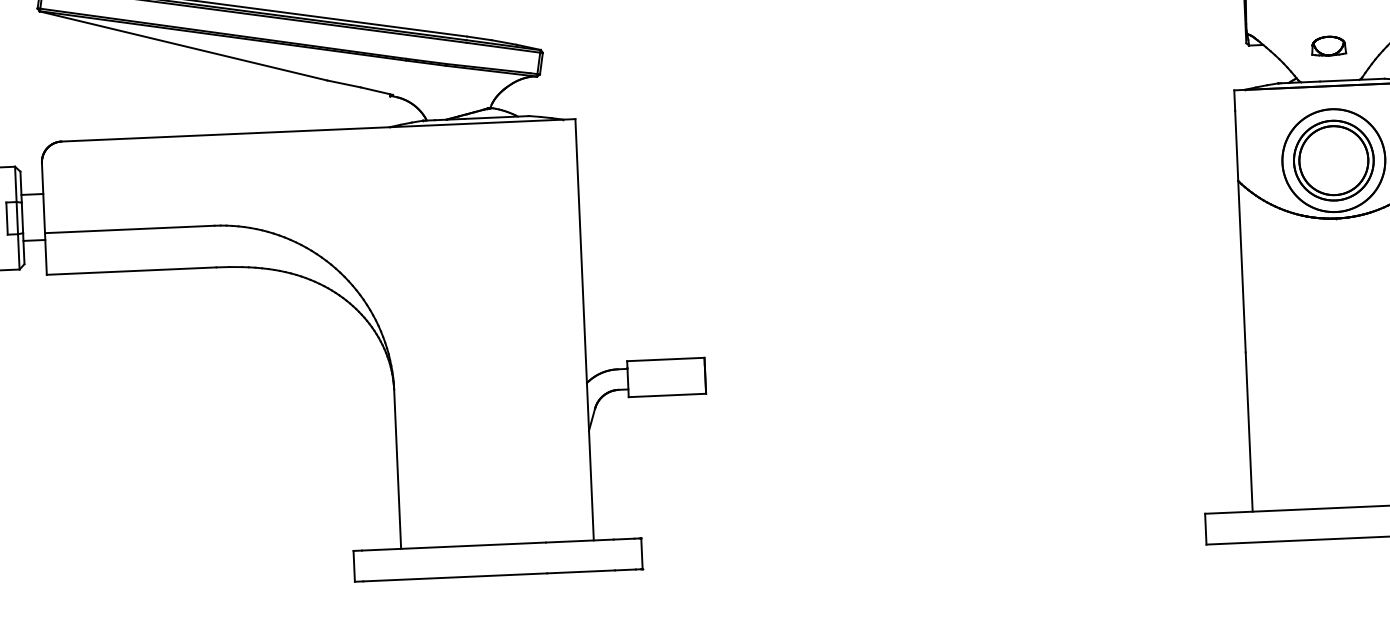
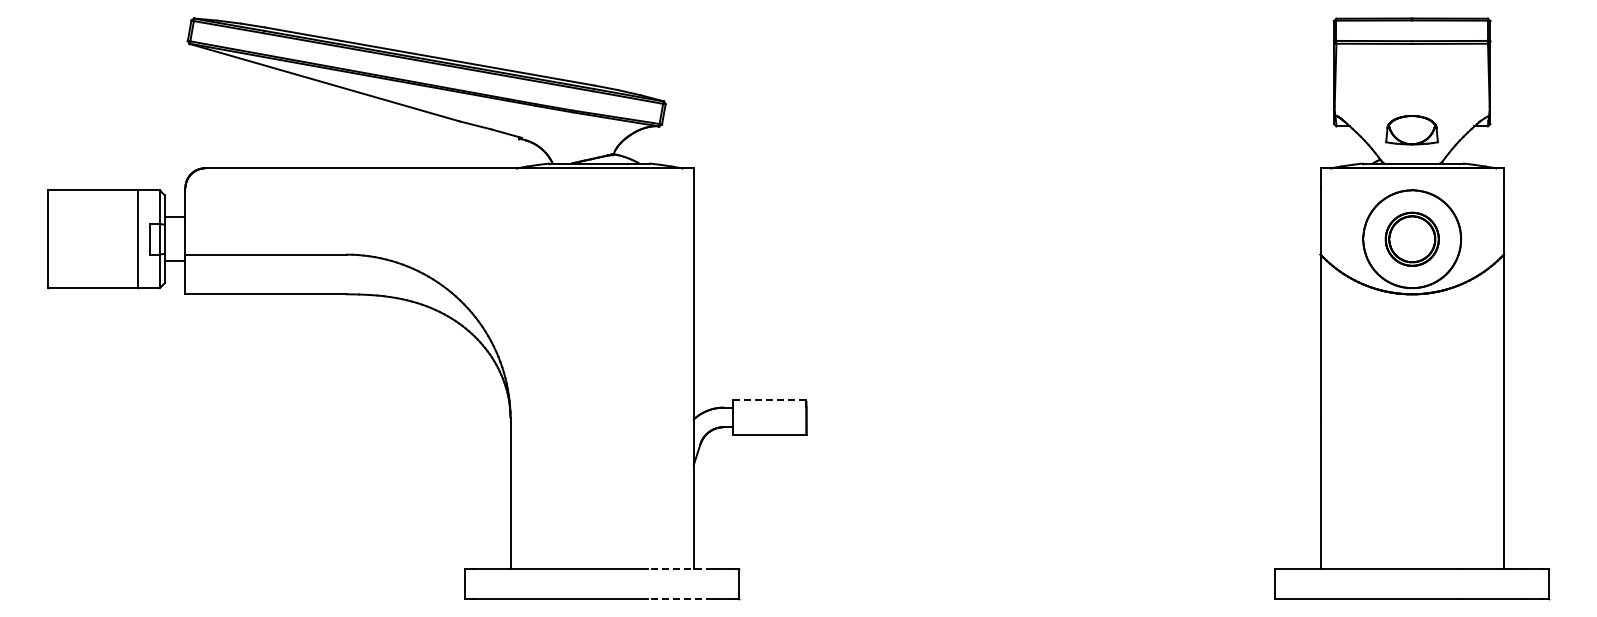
part: (1329, 46) -> (1412, 130), size x1.6
part: (1334, 160) -> (1412, 239), size x0.7
line: (665, 359) -> (769, 400), solid -> dashed
line: (579, 541) -> (680, 569), solid -> dashed
line: (581, 571) -> (680, 598), solid -> dashed

